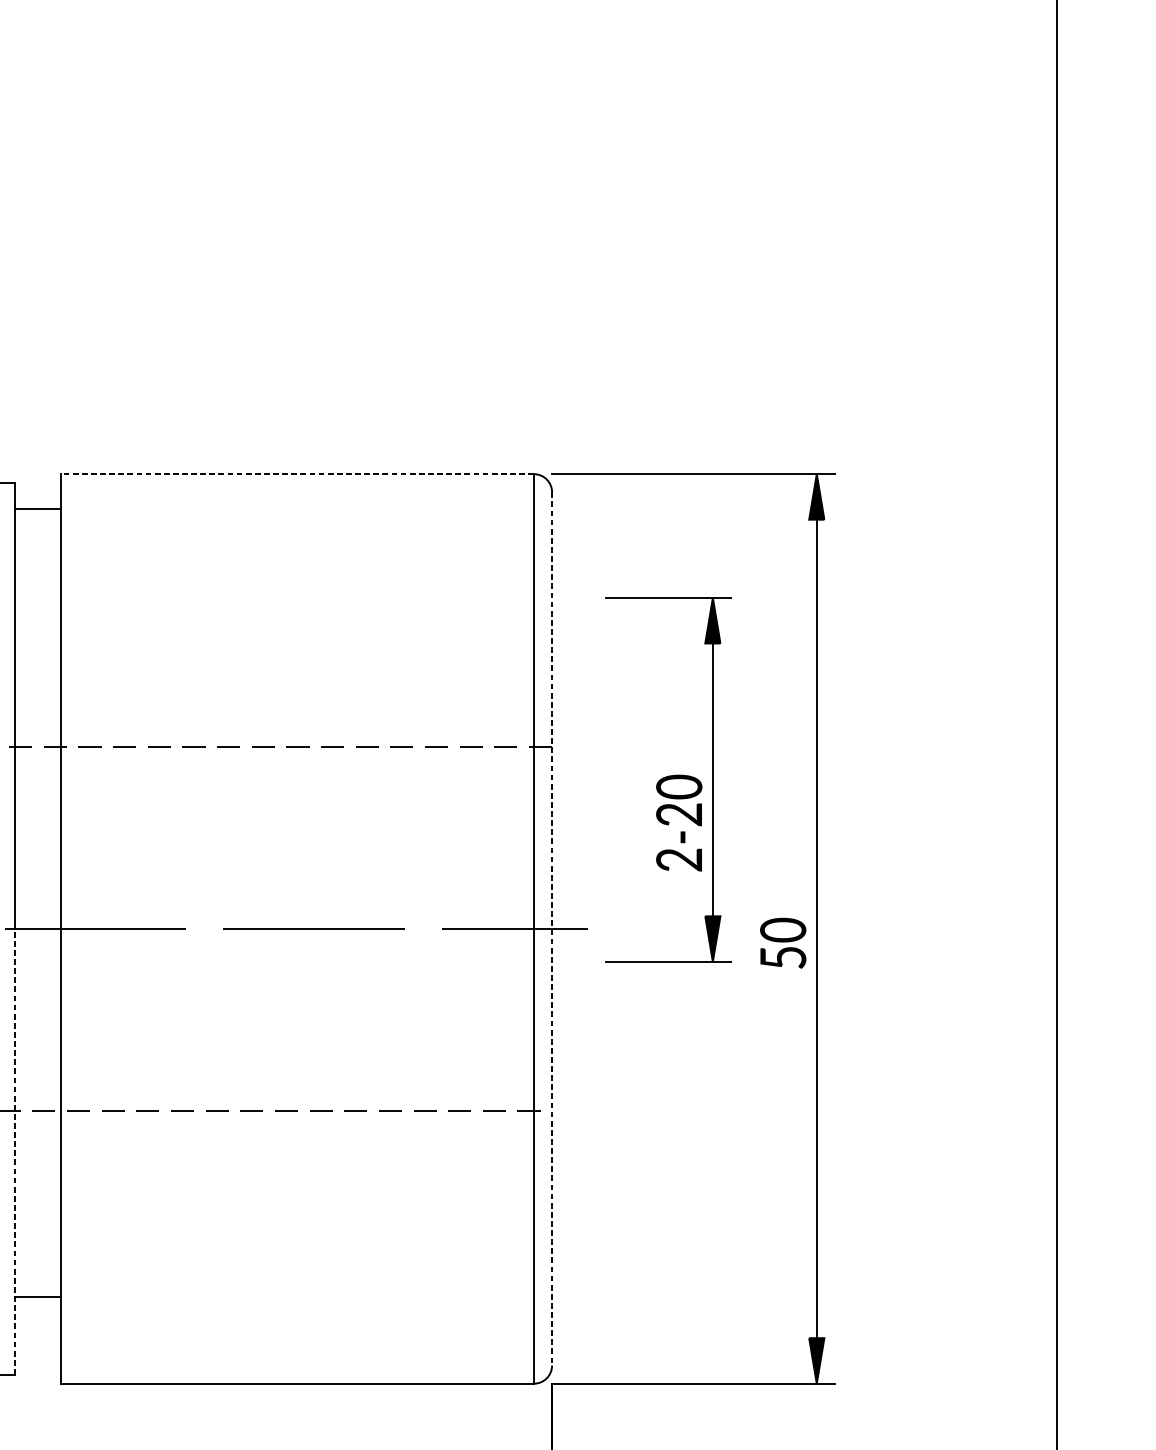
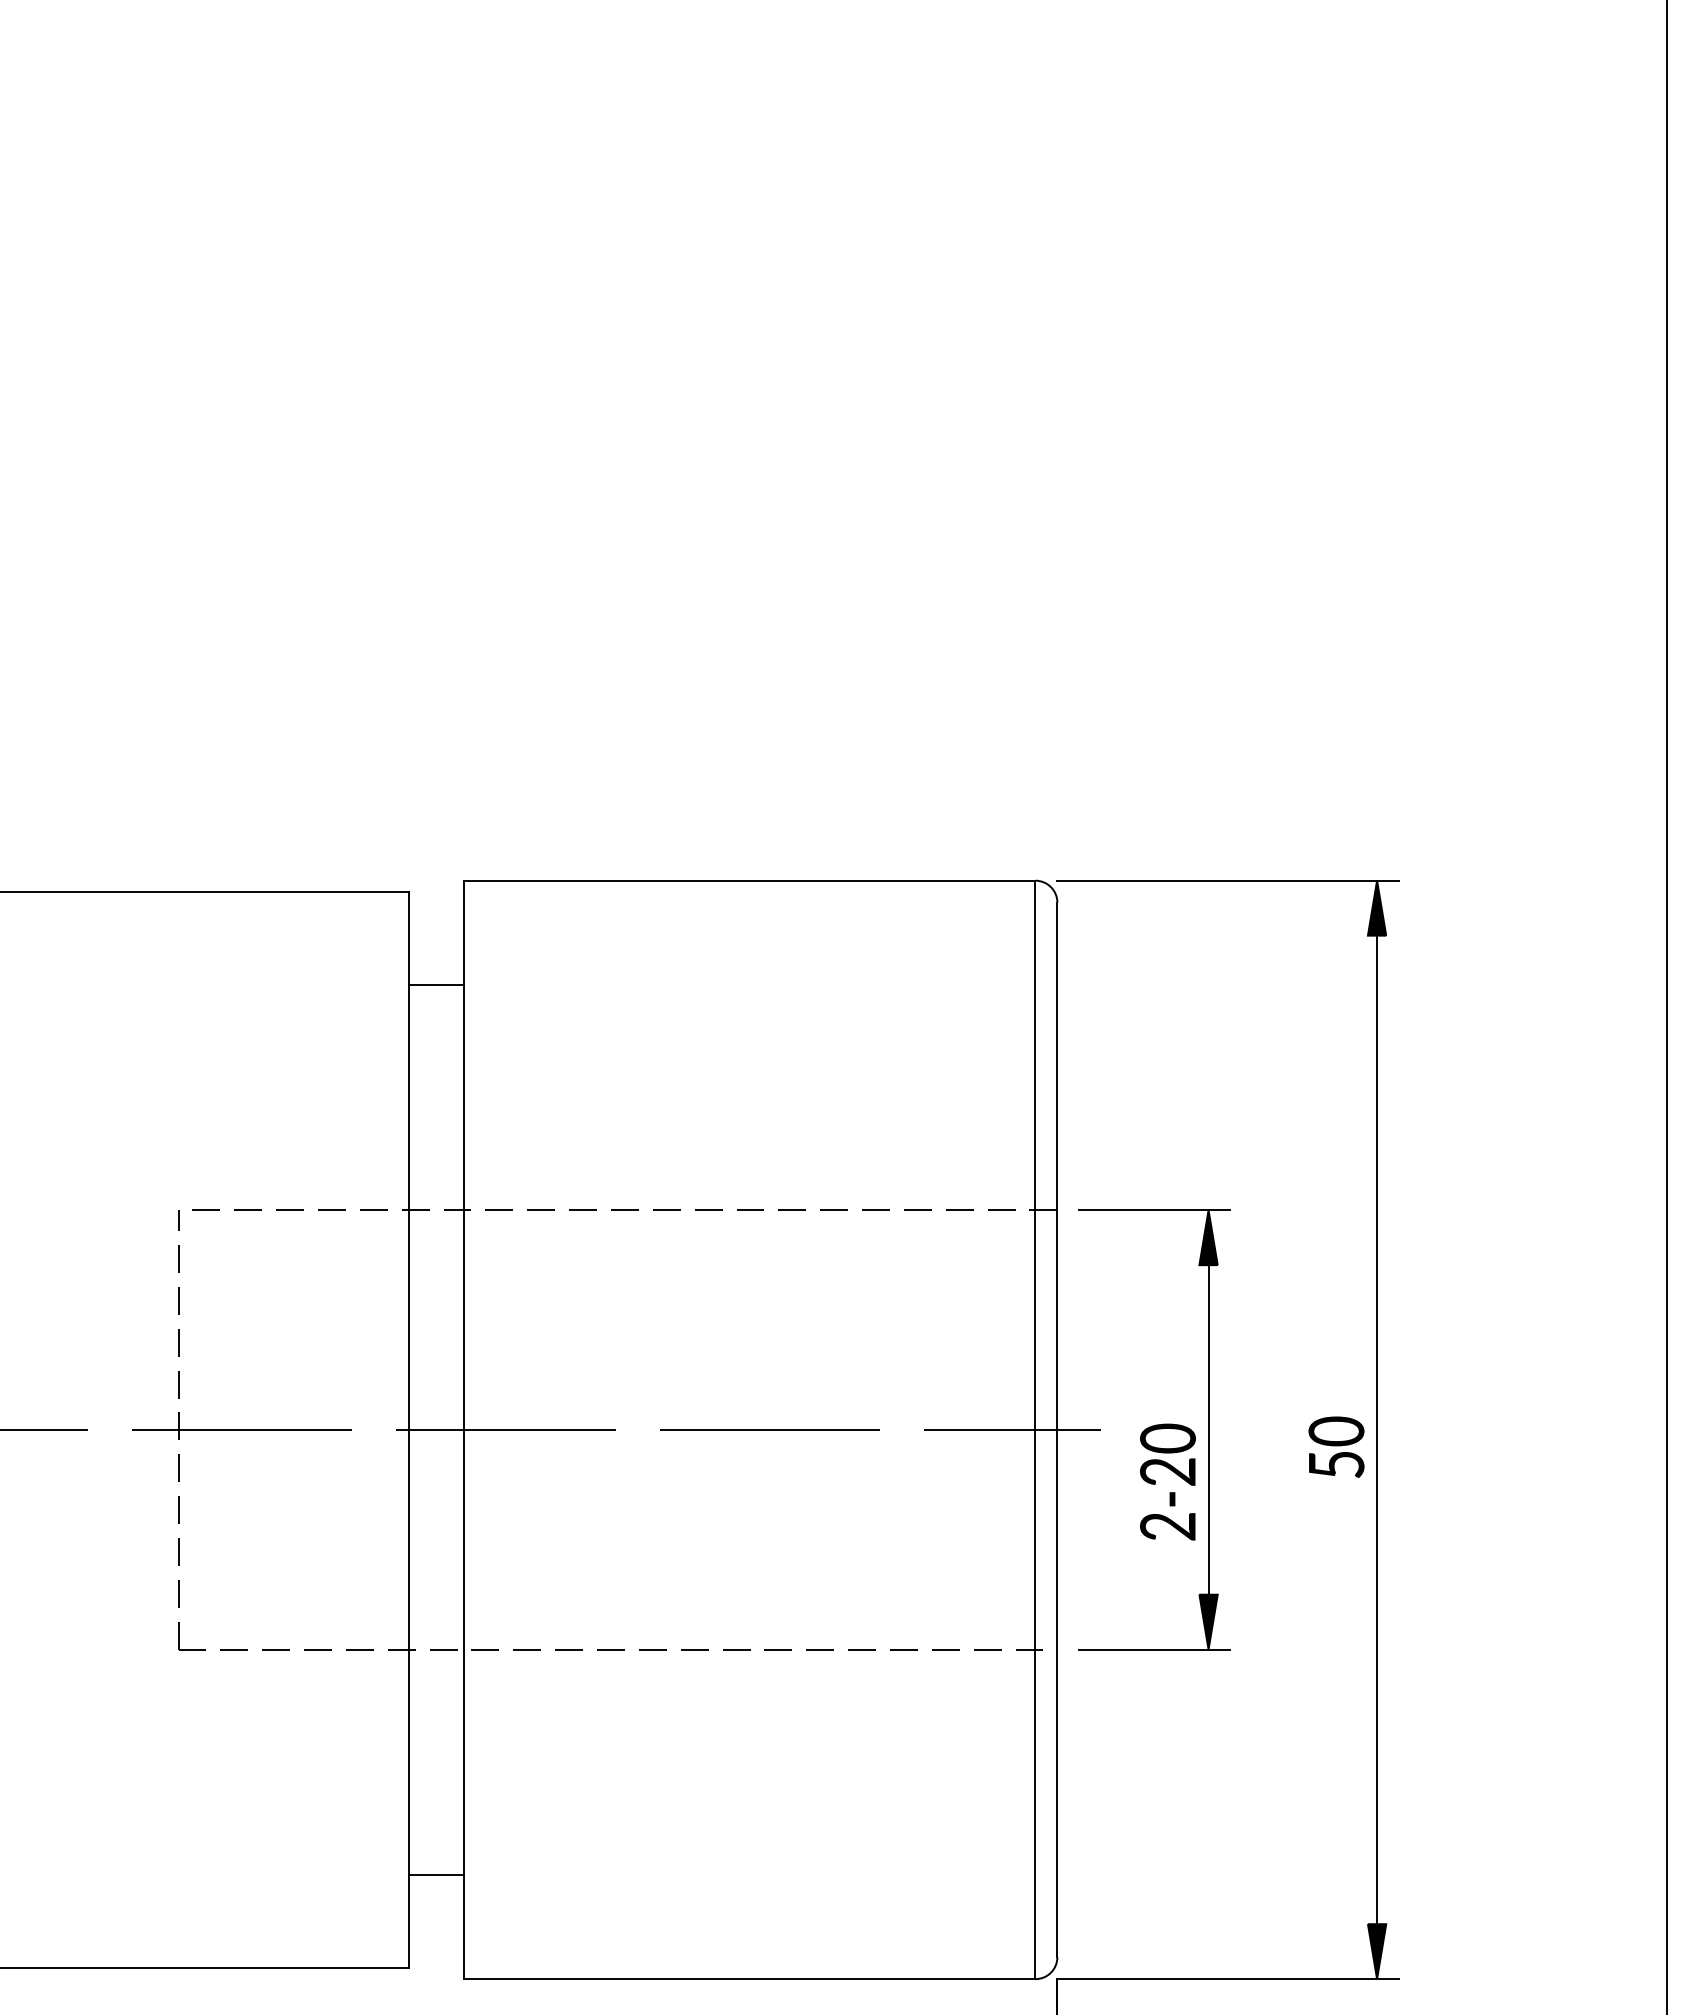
line: (297, 474) -> (749, 880), dashed -> solid
line: (37, 509) -> (436, 985), moved
part: (668, 779) -> (1154, 1429), moved
line: (552, 929) -> (1057, 1430), dashed -> solid
line: (15, 1151) -> (409, 1698), dashed -> solid

